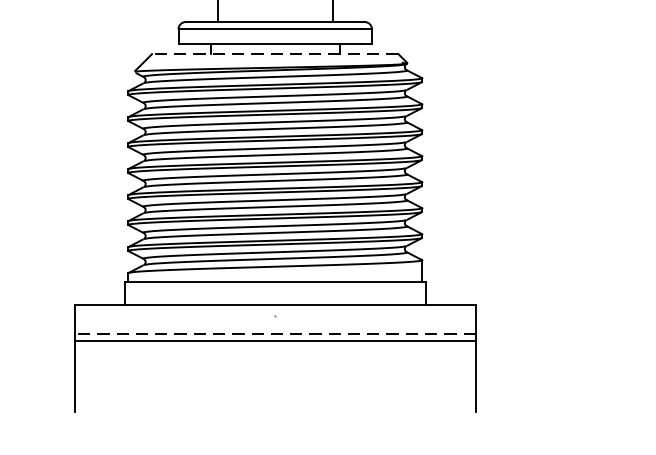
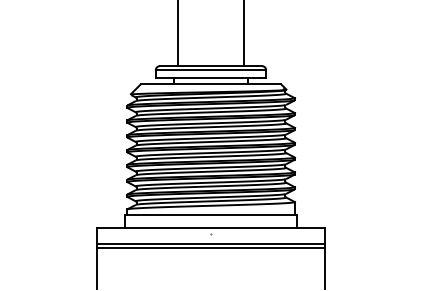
line: (274, 54) -> (210, 84), dashed -> solid
line: (274, 332) -> (210, 243), dashed -> solid

